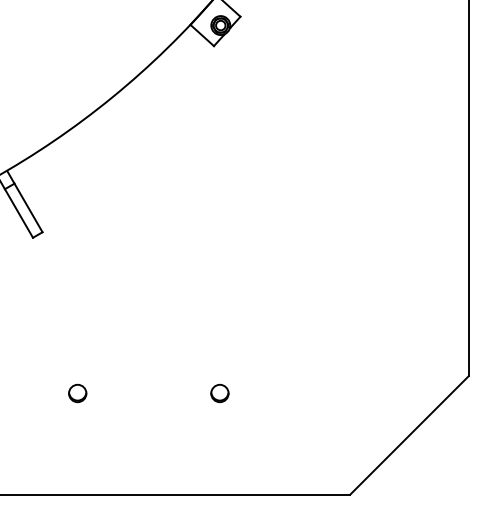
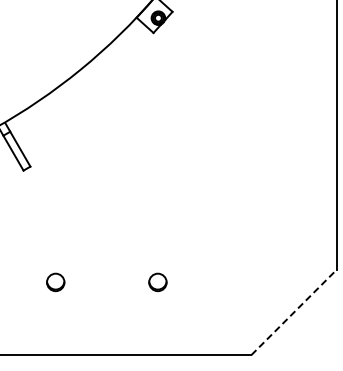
circle: (77, 393) -> (55, 282), size x1.4
circle: (219, 393) -> (157, 282), size x1.4
line: (410, 435) -> (294, 312), solid -> dashed

